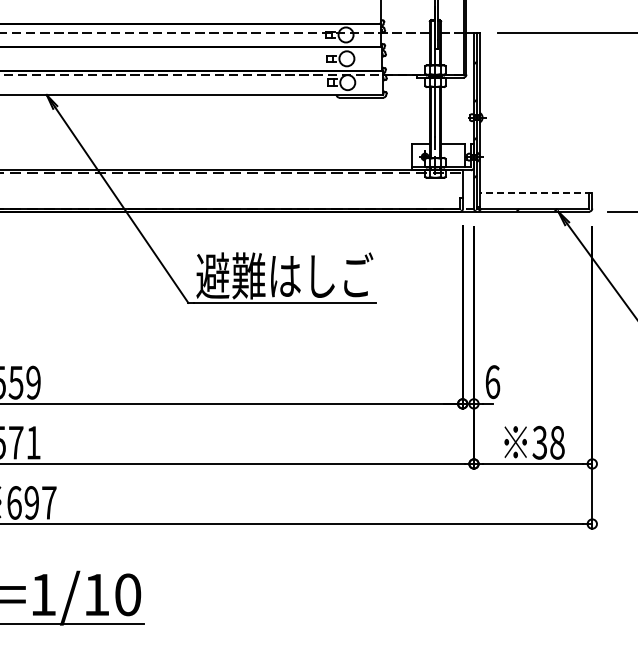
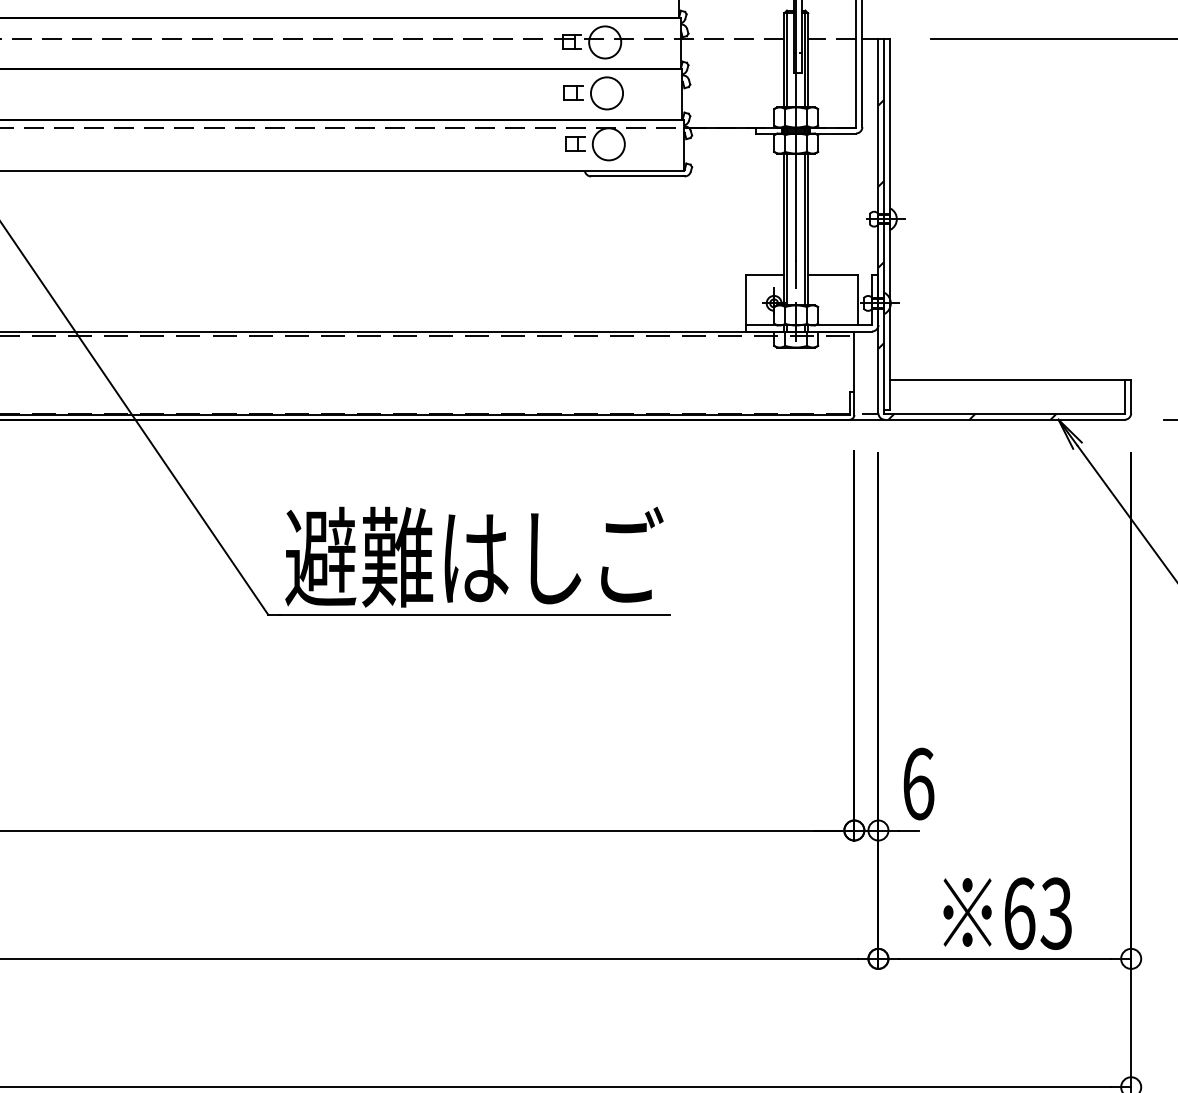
line: (535, 192) -> (1009, 378), dashed -> solid
text: (548, 442) -> (1037, 913), 38 -> 63

